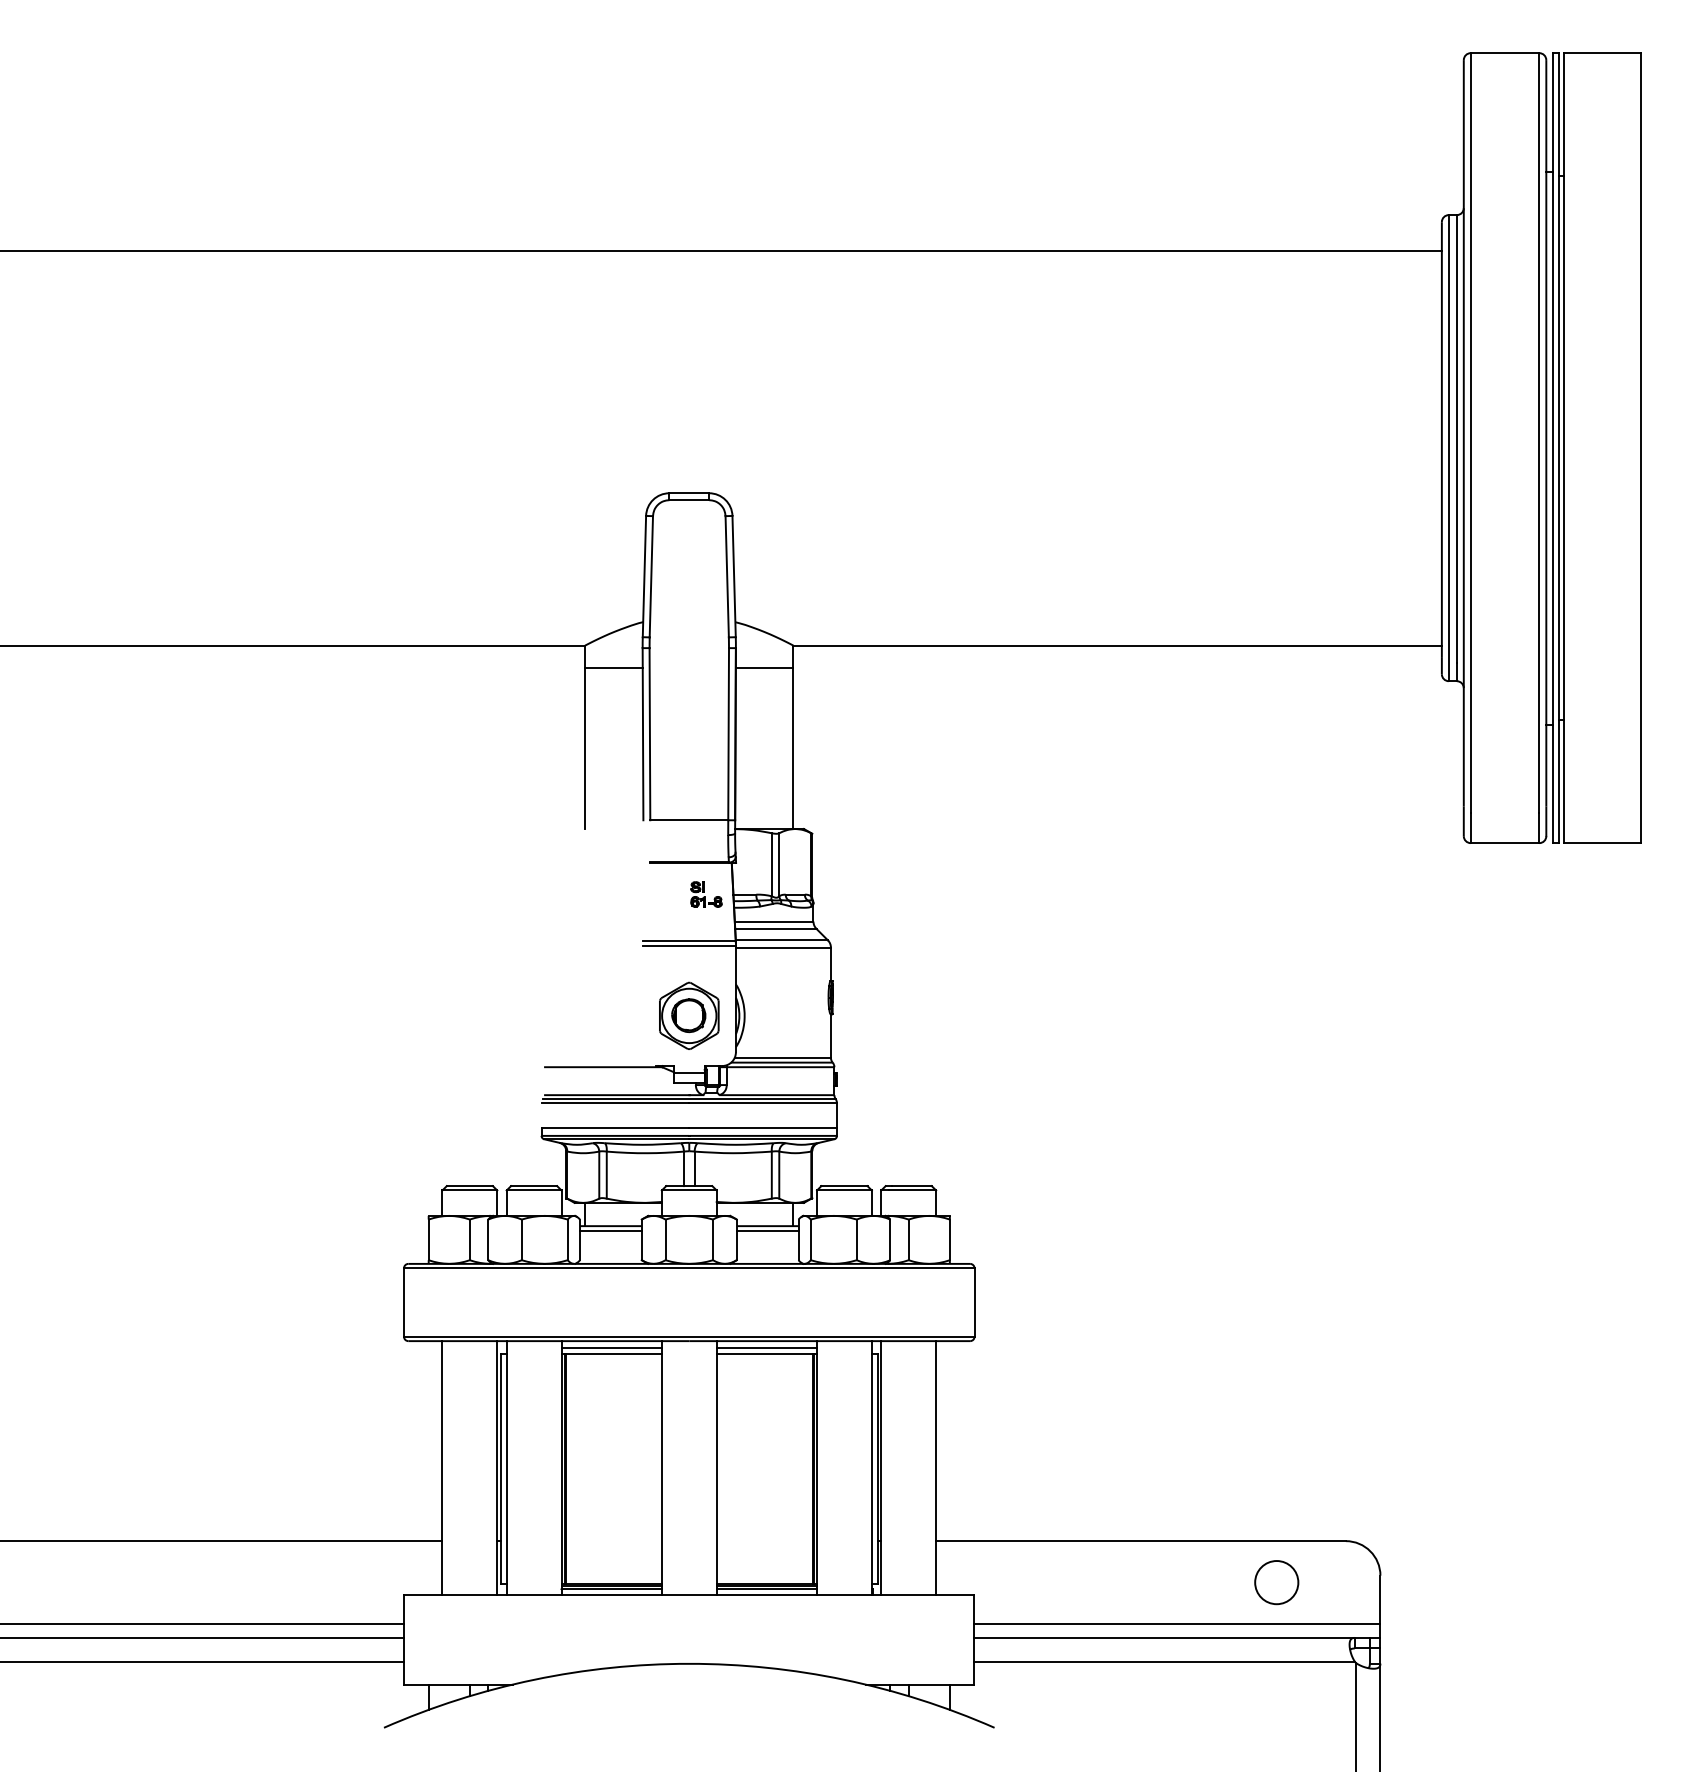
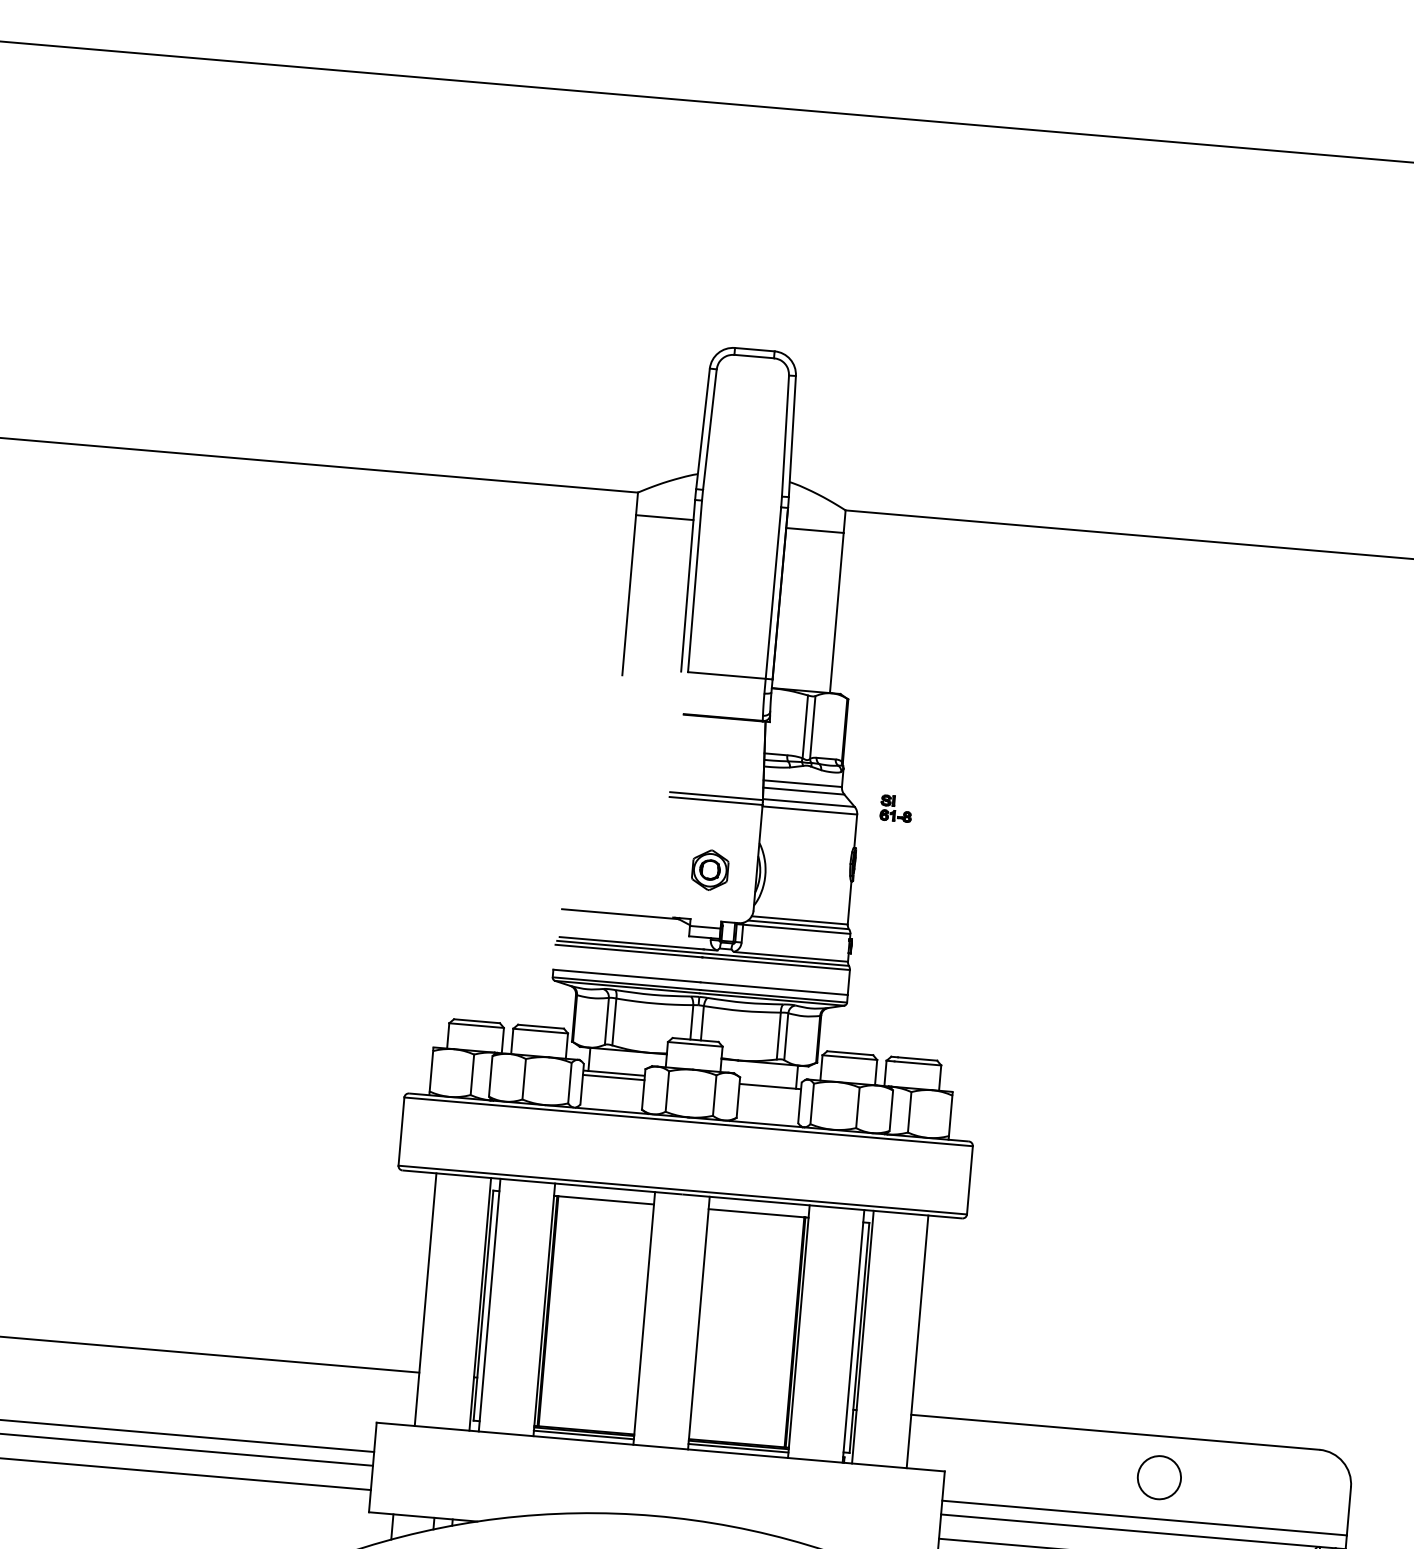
part: (706, 894) -> (896, 808), moved
part: (689, 1015) -> (710, 870), size x0.6
line: (767, 1230) -> (769, 1090), removed
line: (611, 1348) -> (604, 1195), removed
line: (766, 1348) -> (758, 1208), removed
circle: (1276, 1582) -> (1159, 1477), moved

